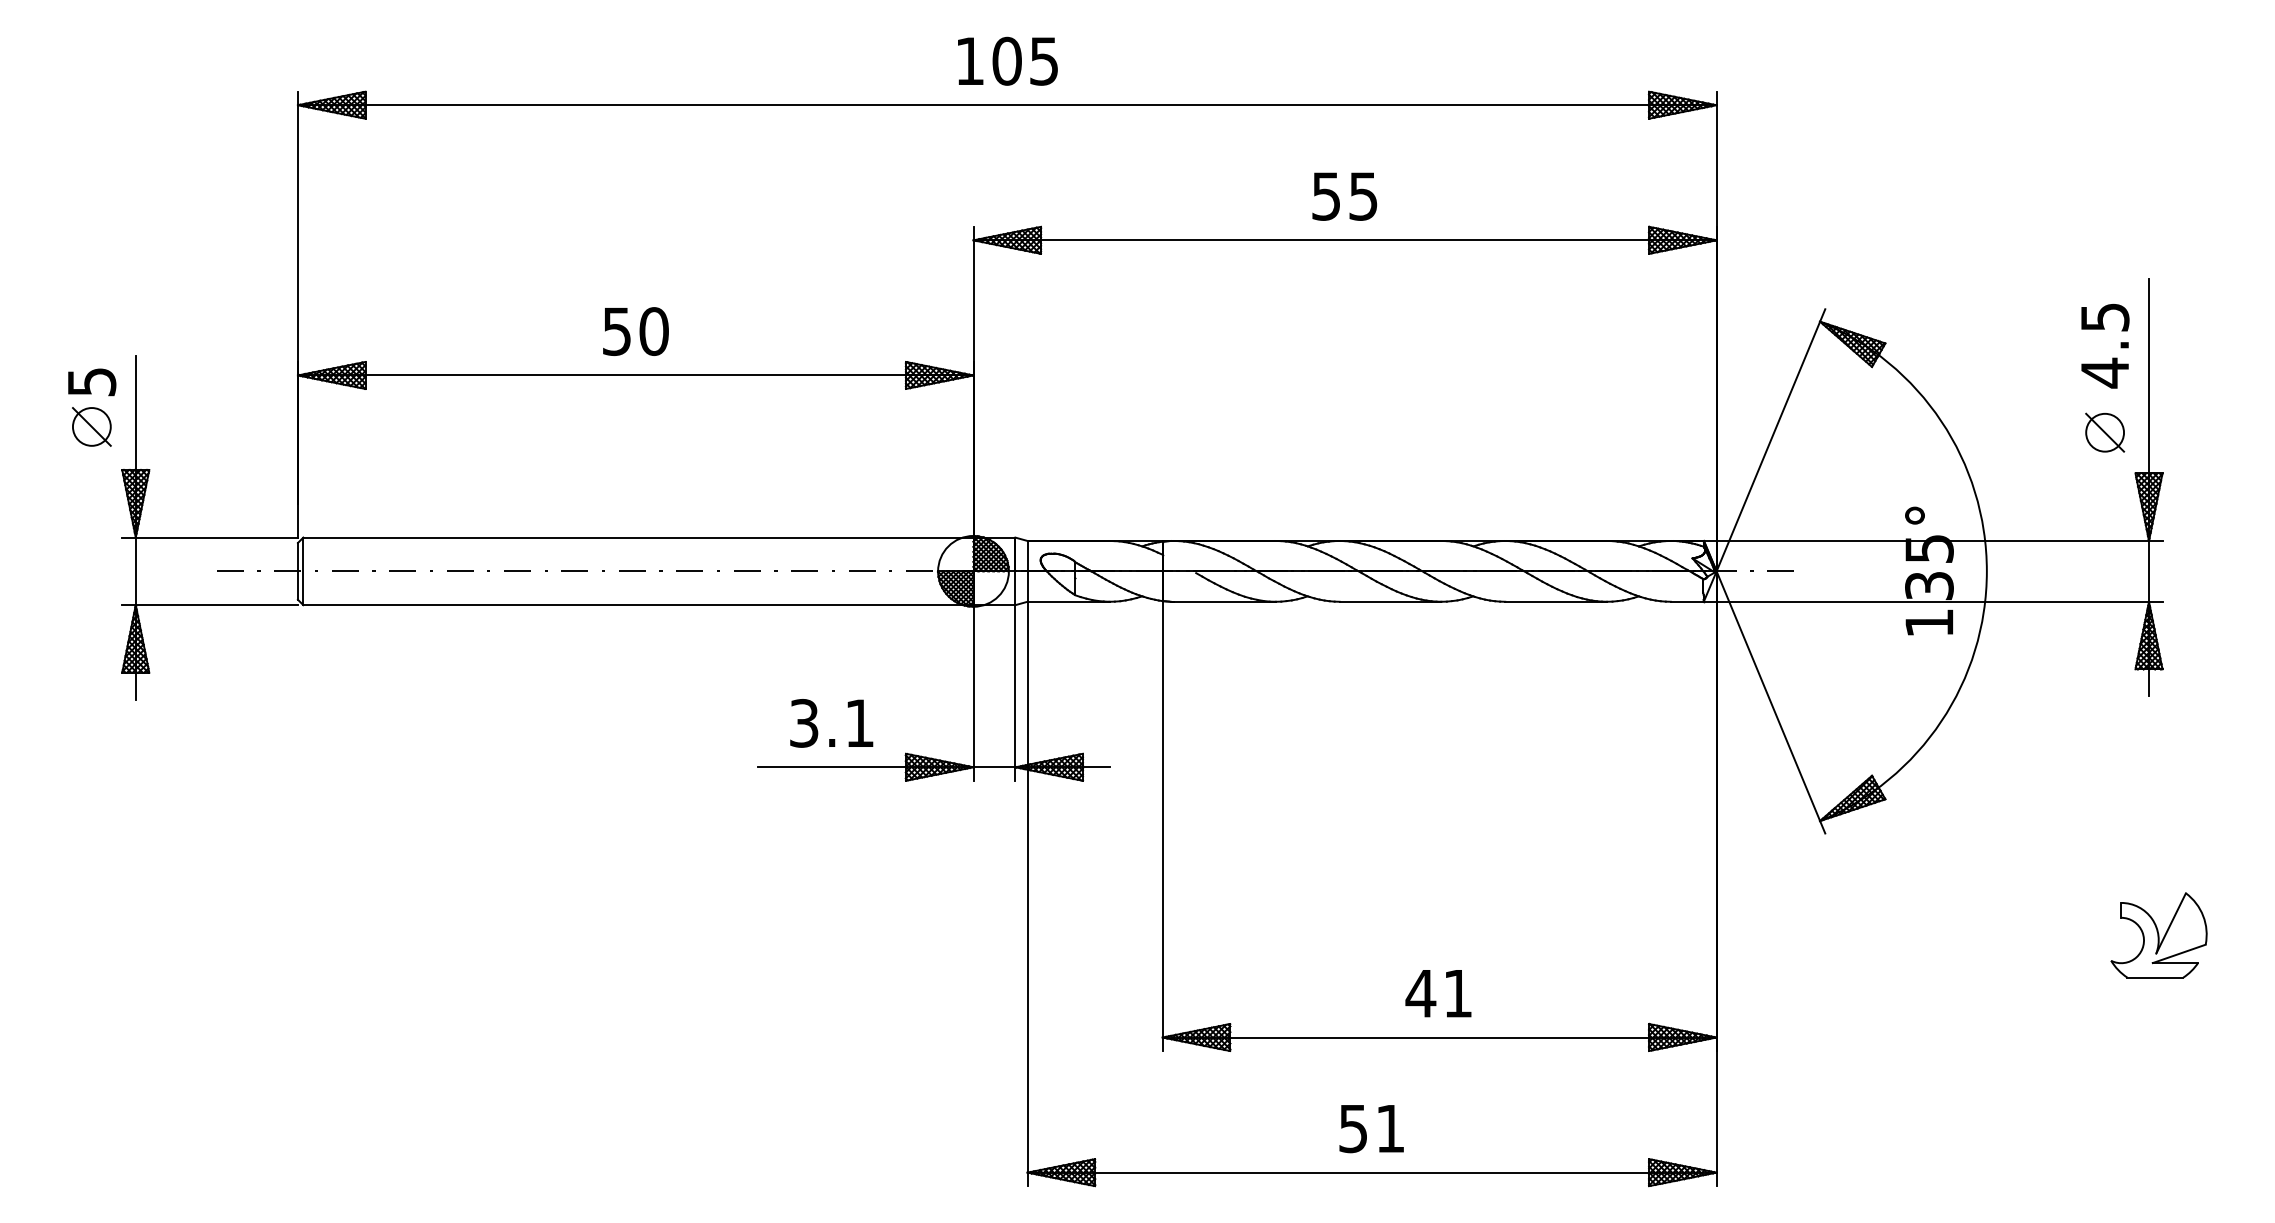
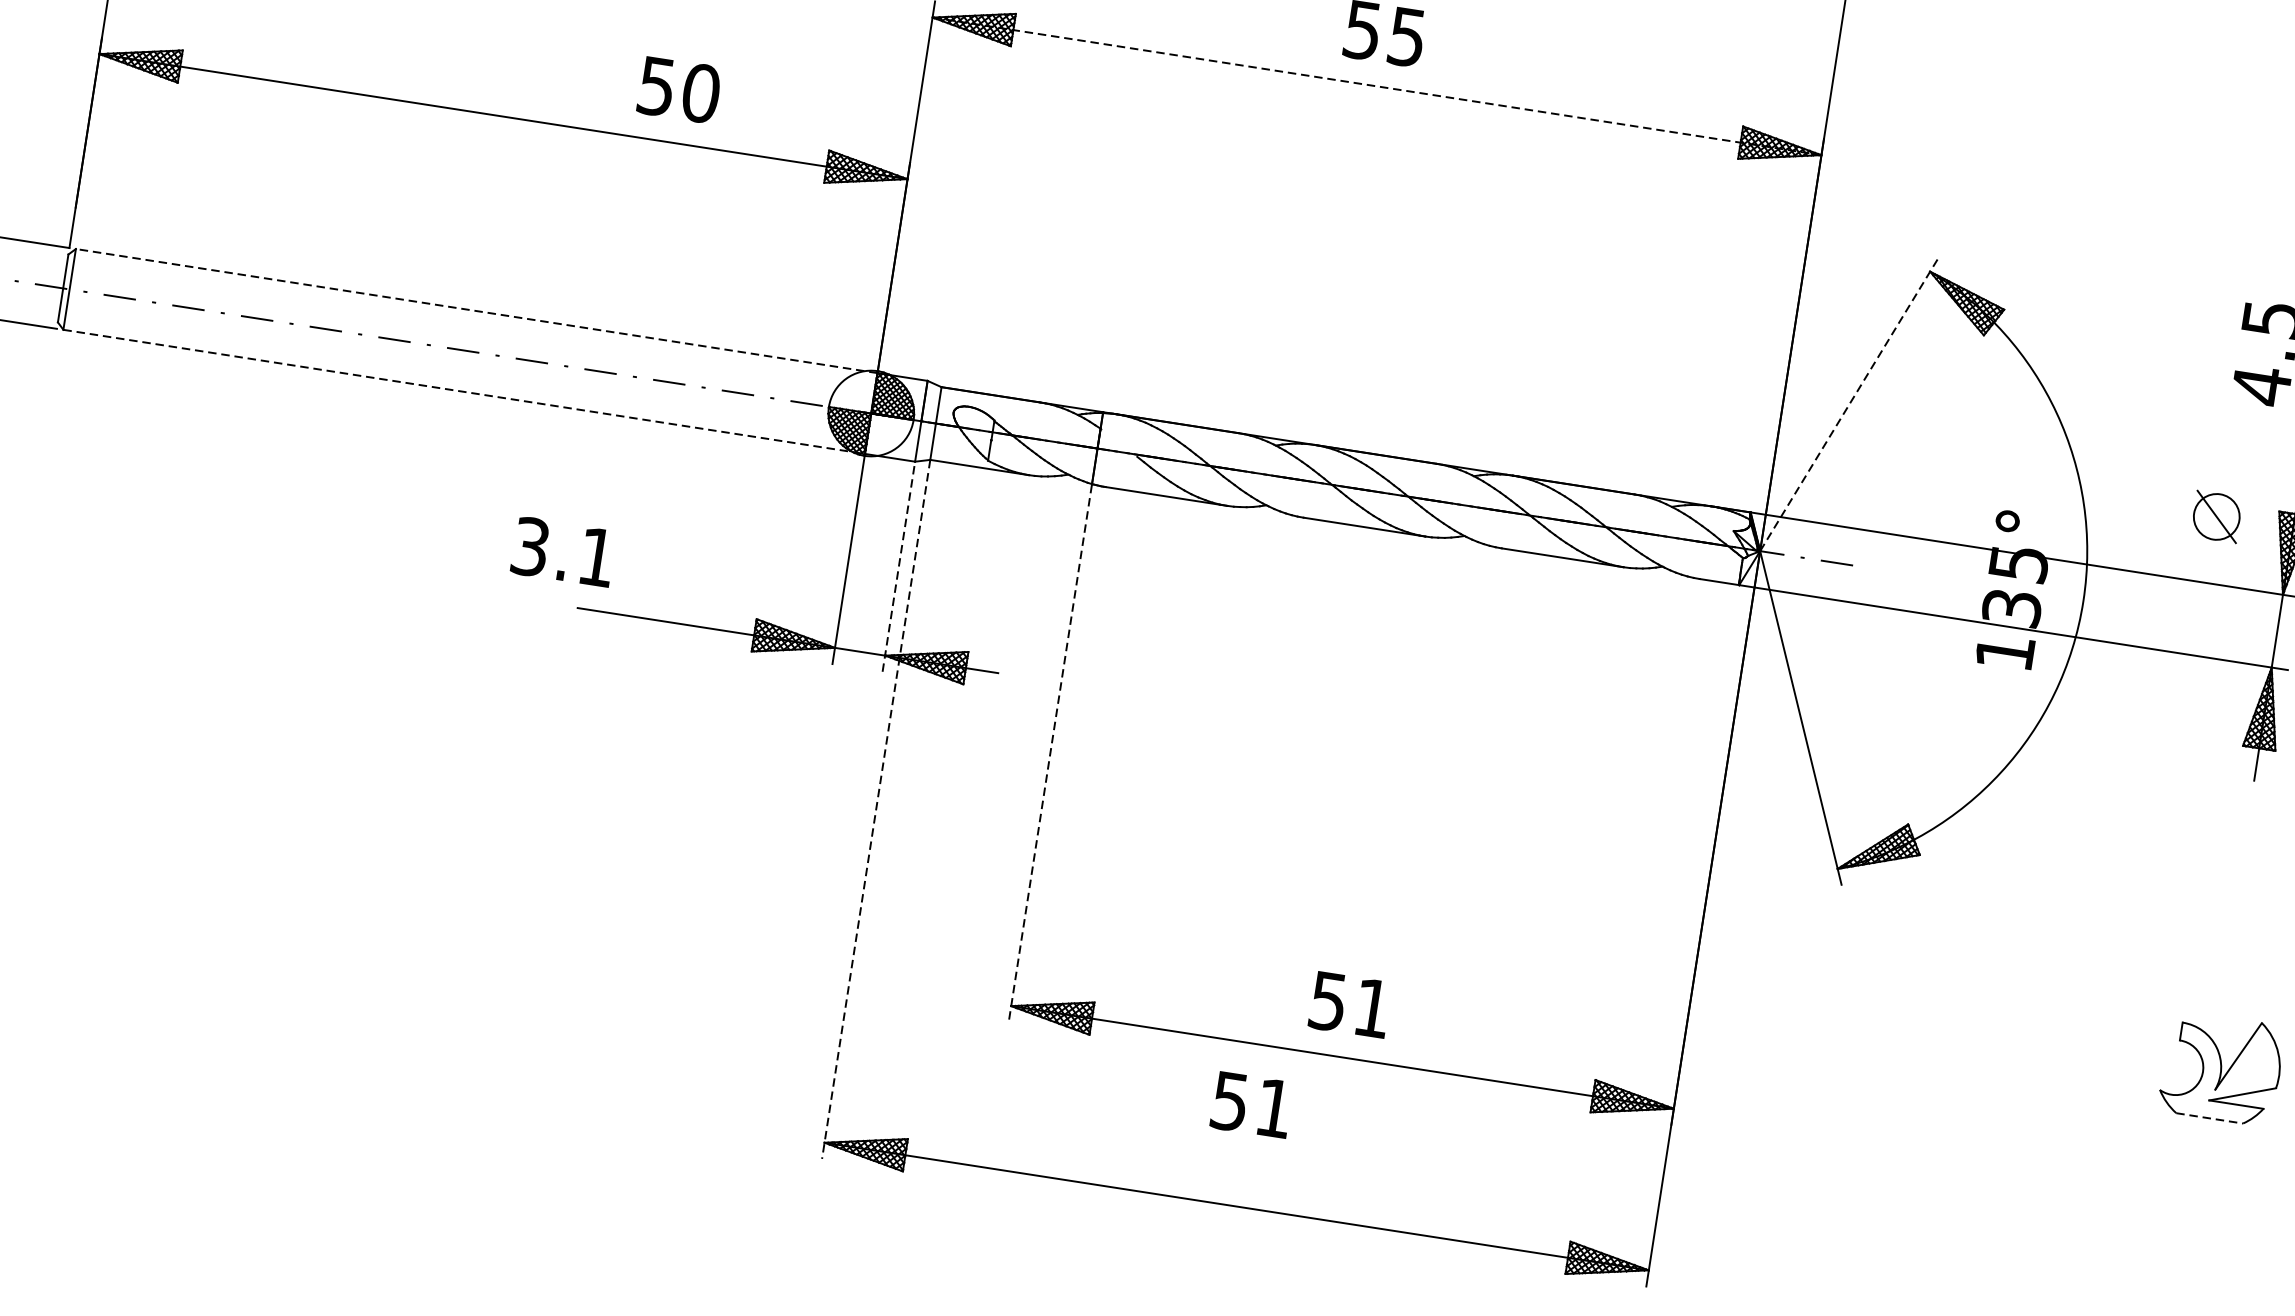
line: (1345, 240) -> (1377, 86), solid -> dashed
text: (635, 331) -> (678, 89), moved
part: (2105, 432) -> (2217, 516), moved
line: (1770, 440) -> (1848, 404), solid -> dashed
line: (637, 537) -> (475, 310), solid -> dashed
line: (638, 605) -> (464, 392), solid -> dashed
line: (1015, 692) -> (899, 566), solid -> dashed
text: (831, 723) -> (563, 552), moved
line: (1162, 826) -> (1050, 753), solid -> dashed
line: (1027, 894) -> (876, 810), solid -> dashed
line: (2155, 977) -> (2209, 1118), solid -> dashed
text: (1420, 994) -> (1327, 1002), 41 -> 51
text: (1371, 1129) -> (1251, 1105), moved

